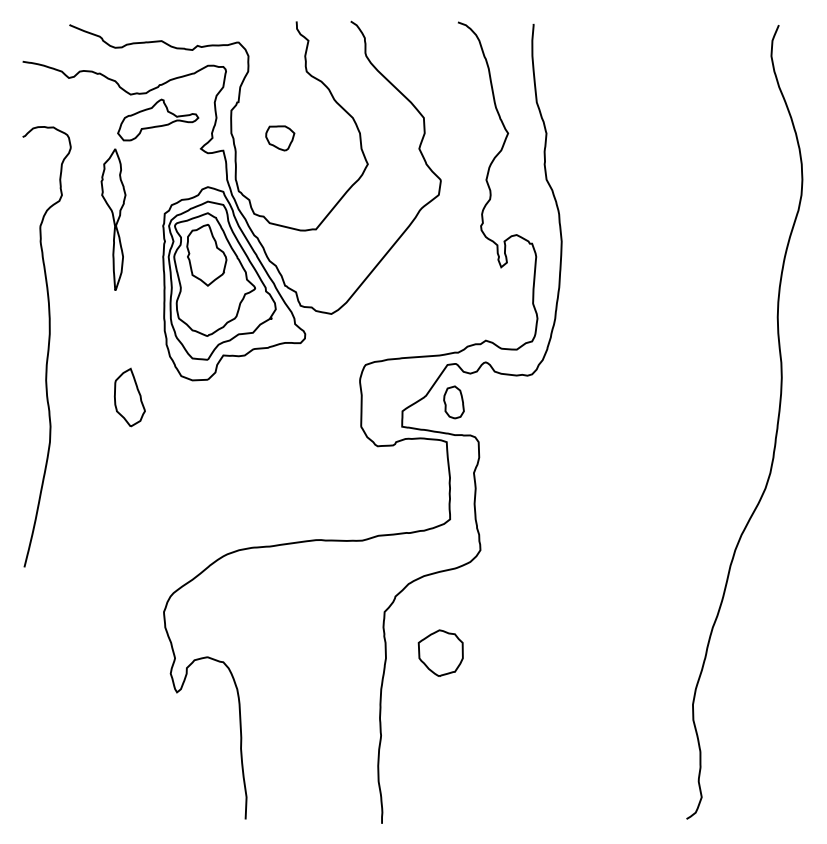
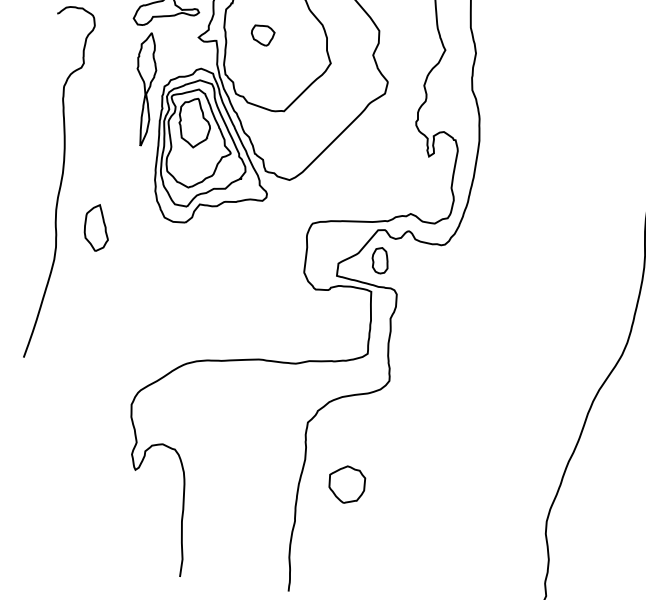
part: (113, 219) -> (144, 89), moved
part: (129, 397) -> (96, 227), moved
part: (440, 652) -> (346, 484), moved

